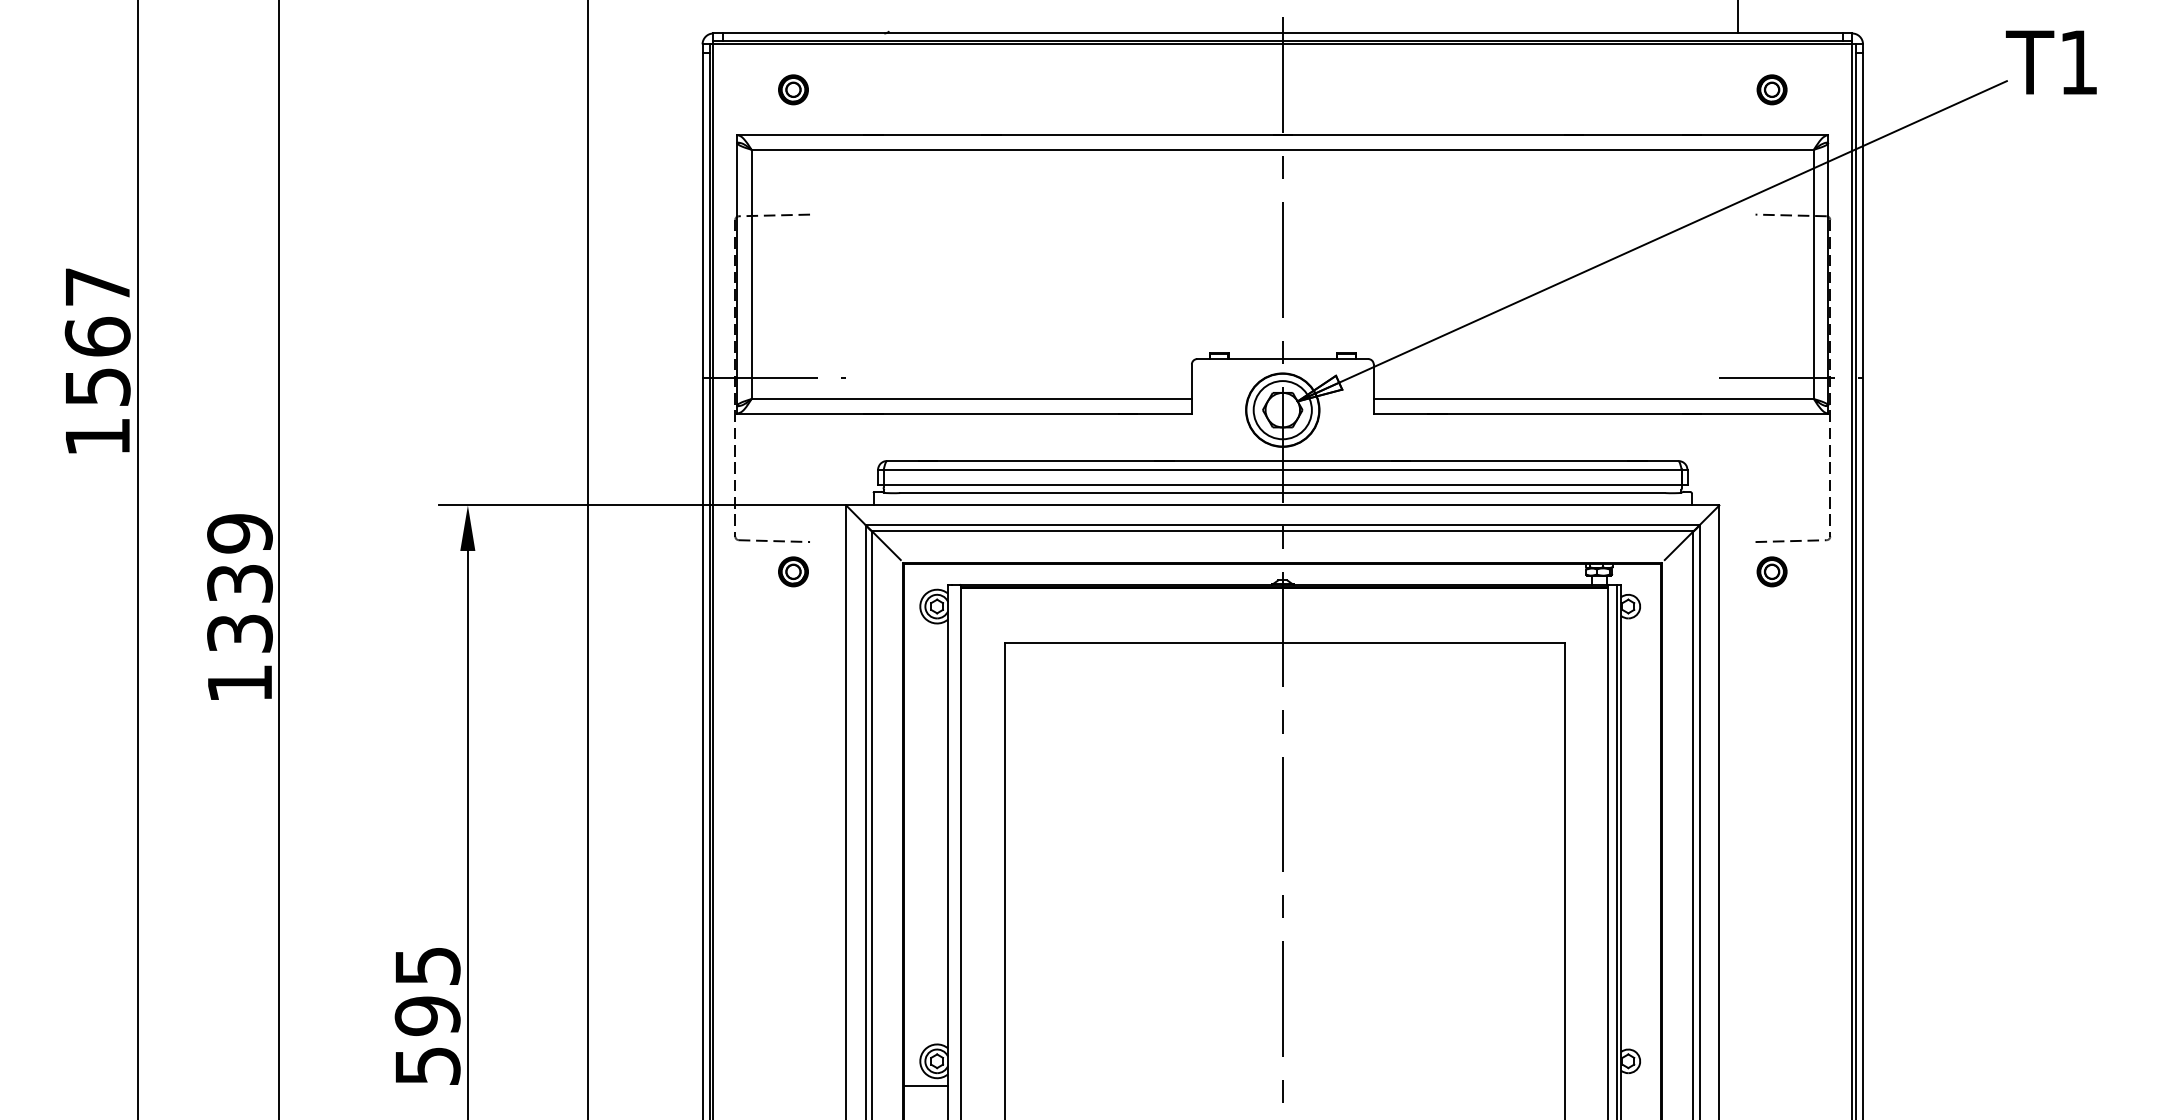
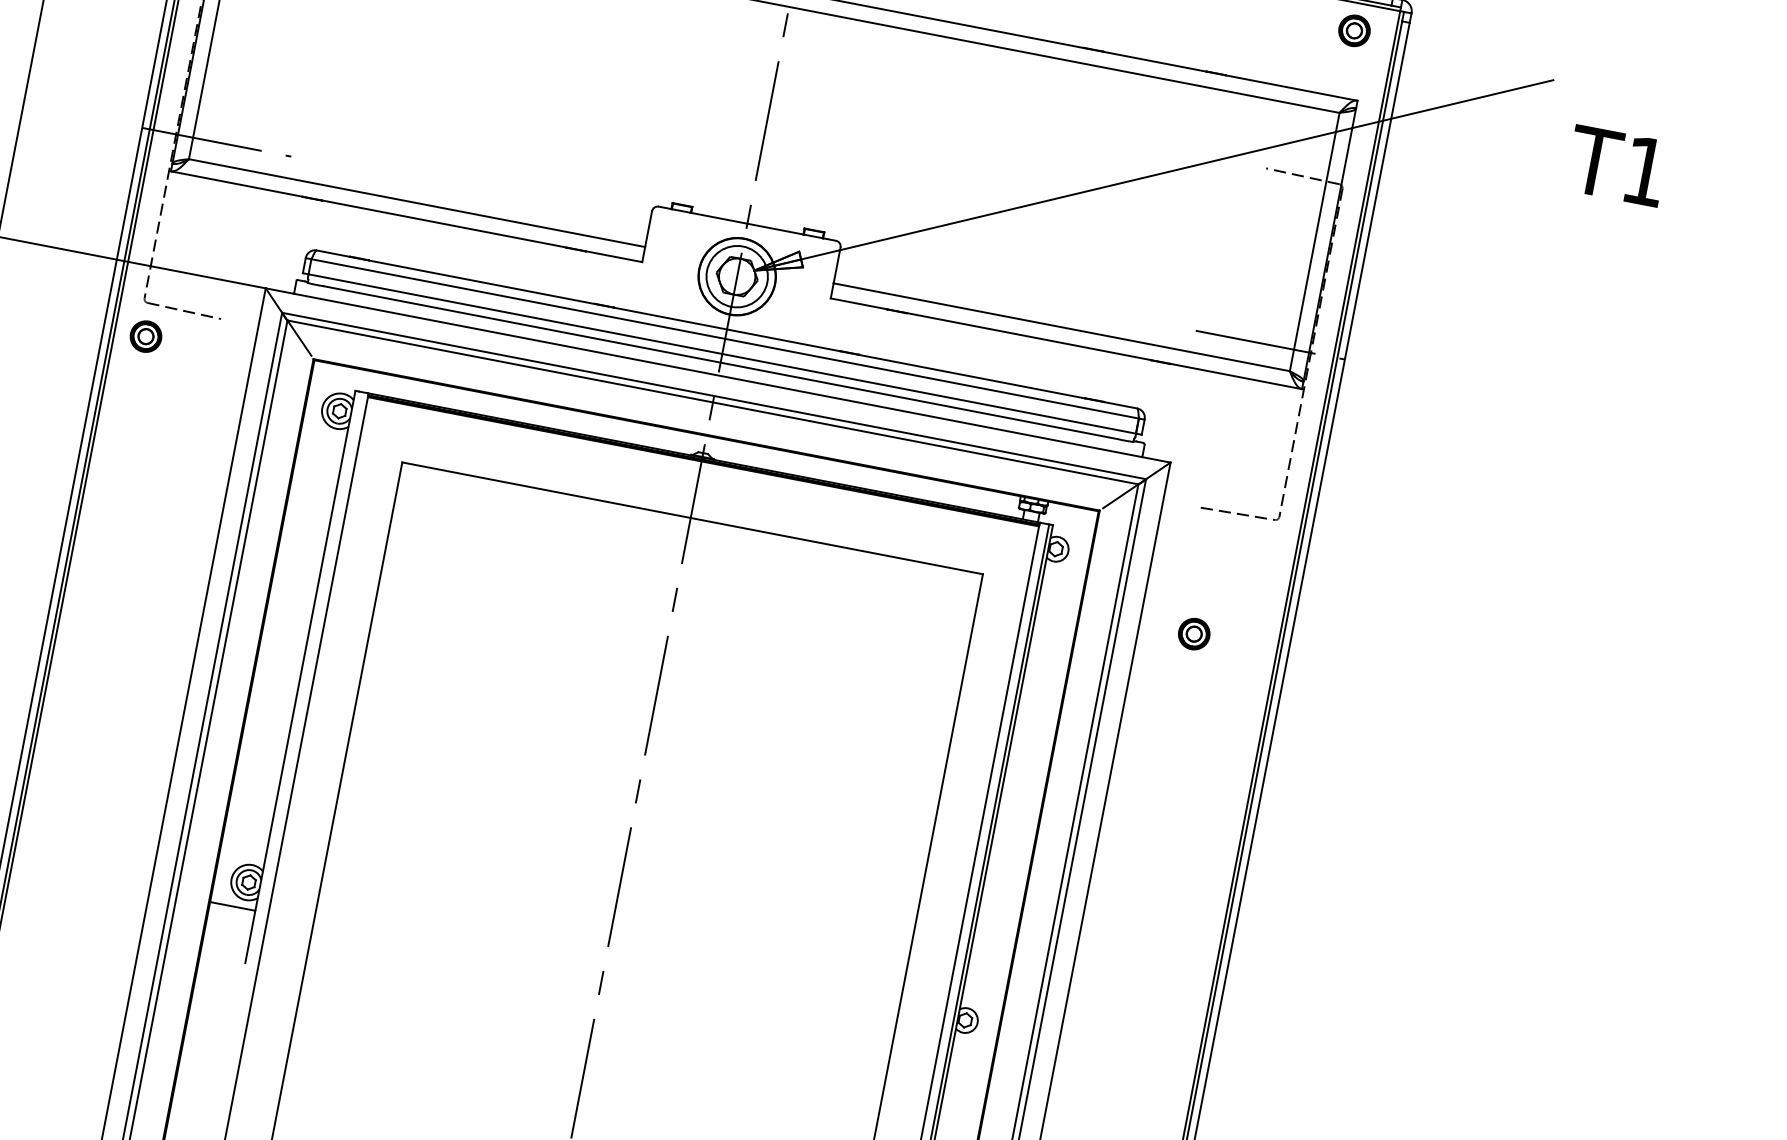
text: (2051, 62) -> (1616, 165), moved
part: (1771, 89) -> (1353, 30), moved
part: (793, 571) -> (146, 336), moved
part: (1771, 571) -> (1193, 633), moved

